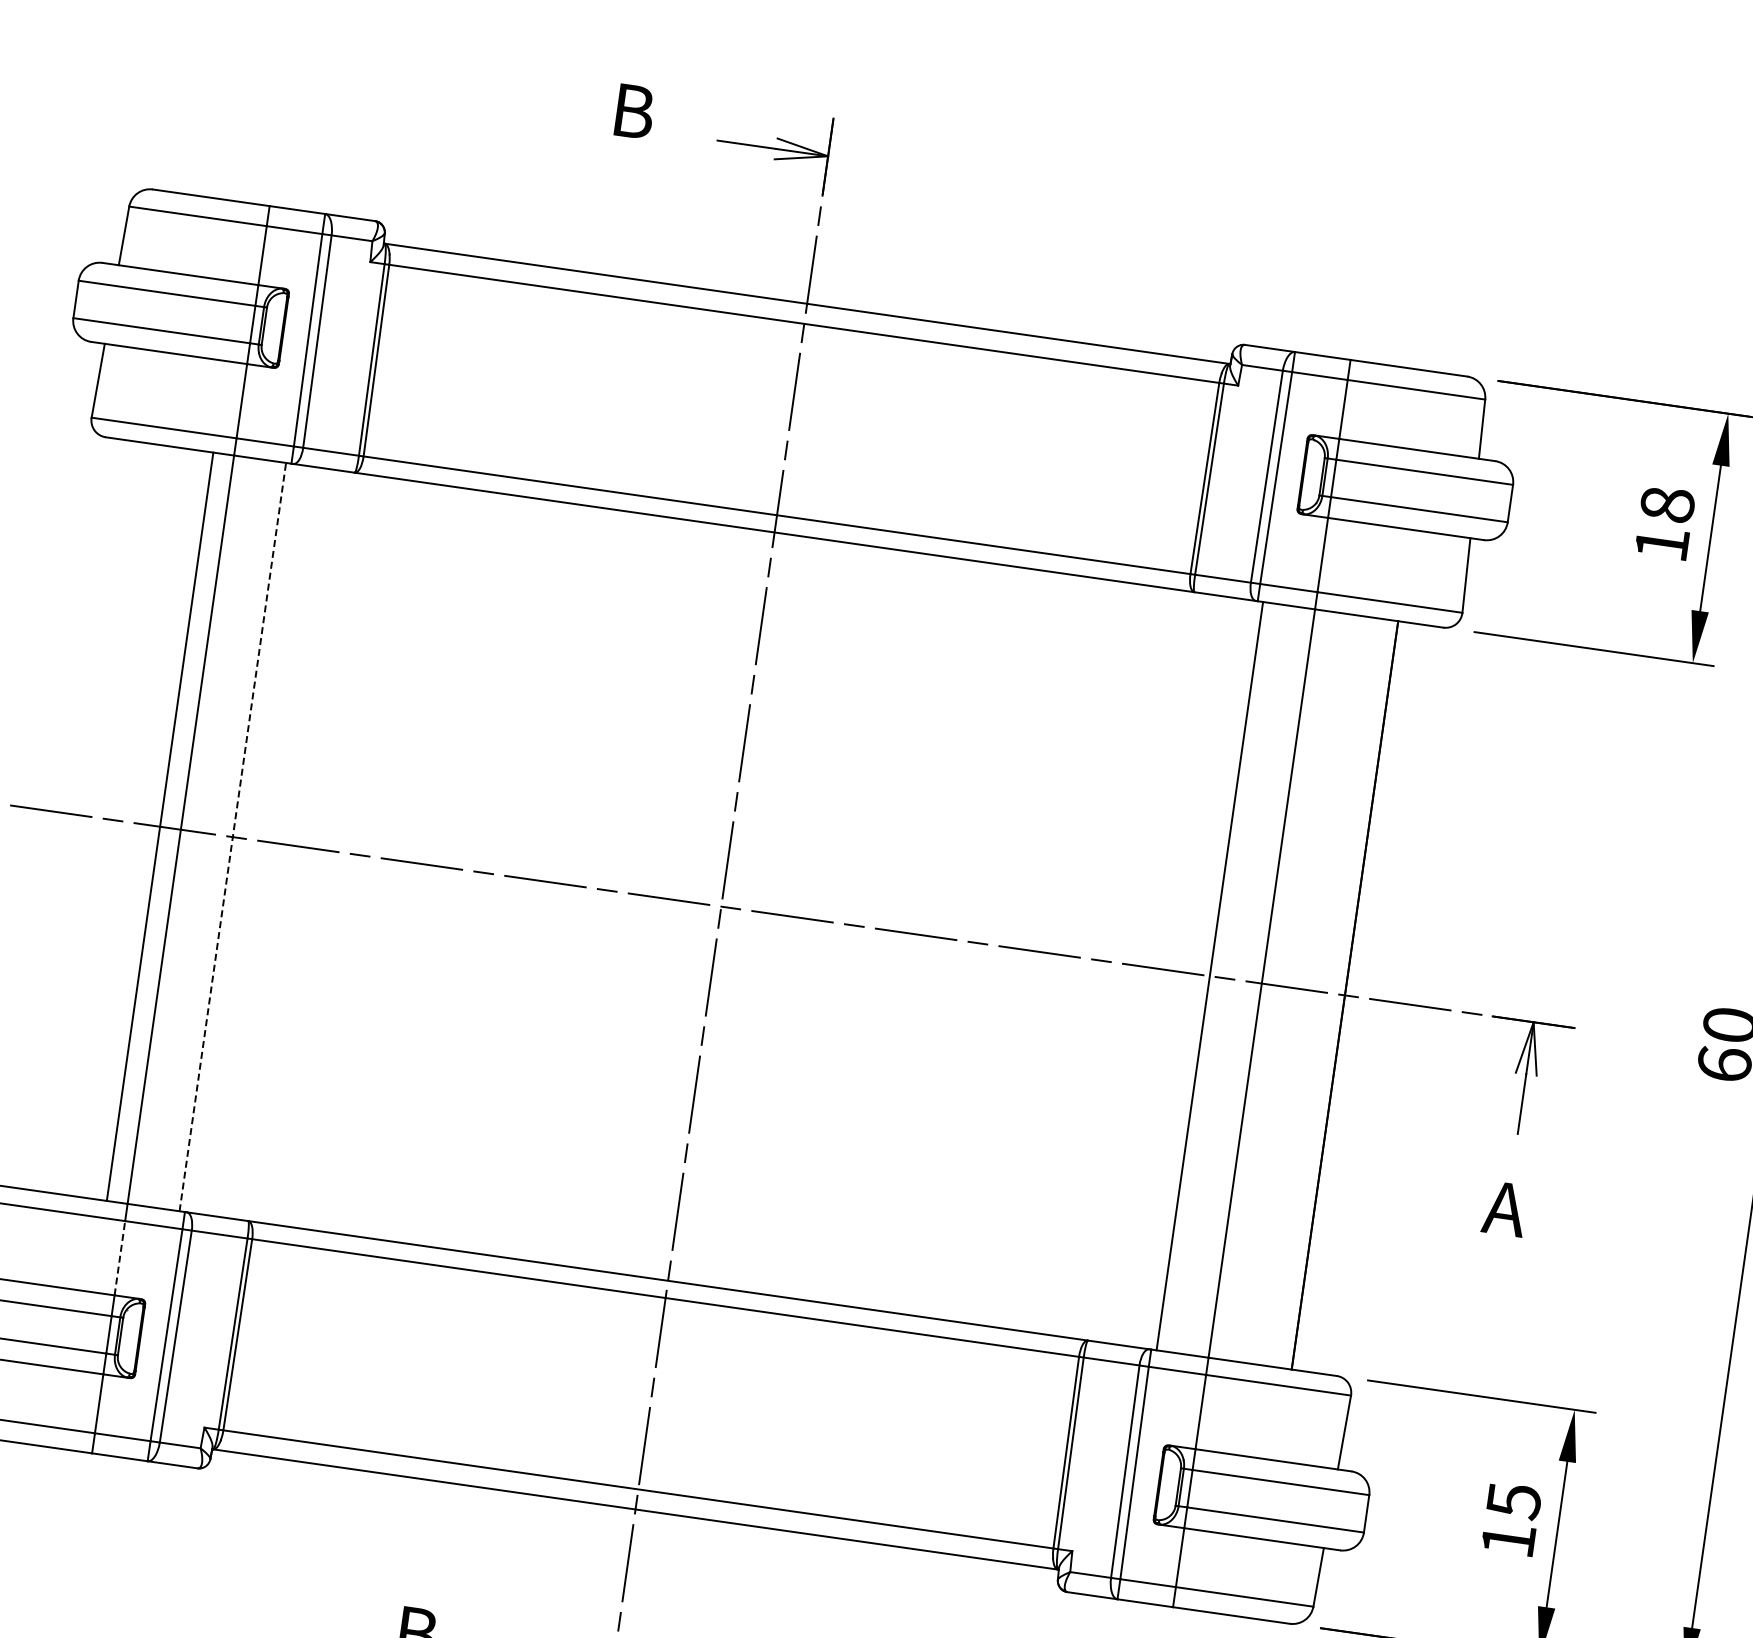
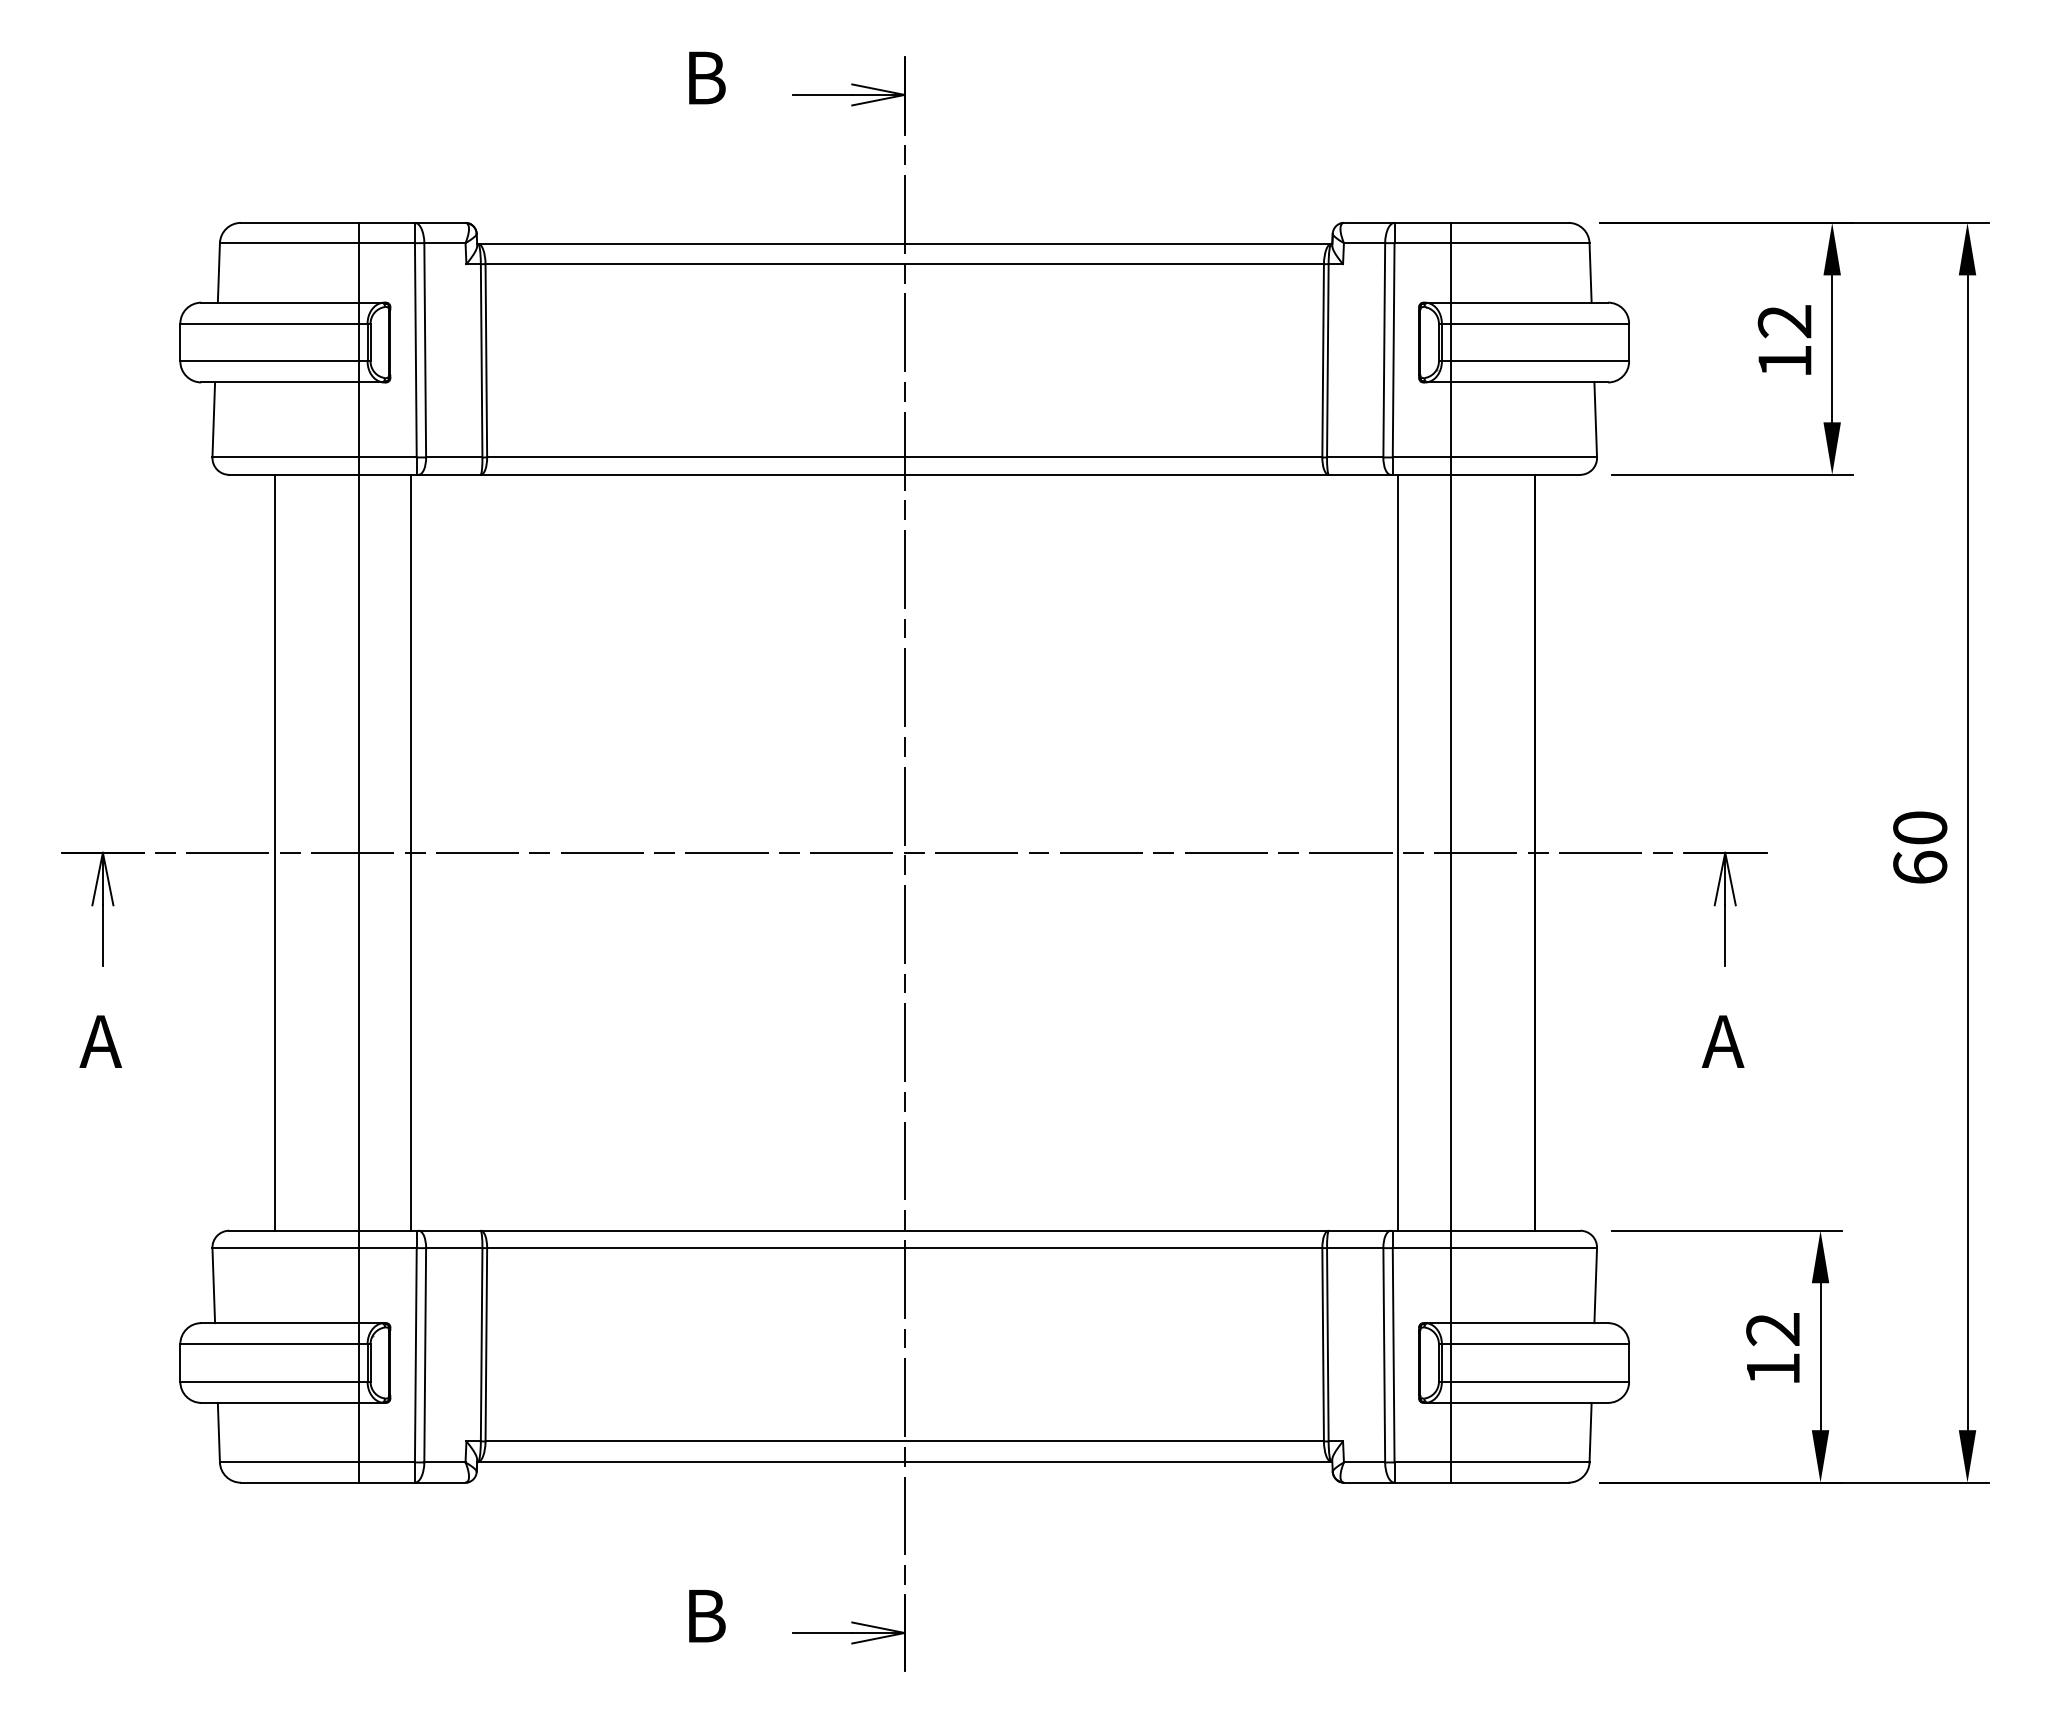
text: (1667, 504) -> (1784, 321), 18 -> 12
line: (159, 826) -> (274, 852), moved
line: (233, 836) -> (411, 852), dashed -> solid
line: (119, 1258) -> (358, 1285), dashed -> solid
text: (1514, 1501) -> (1773, 1329), 15 -> 12

